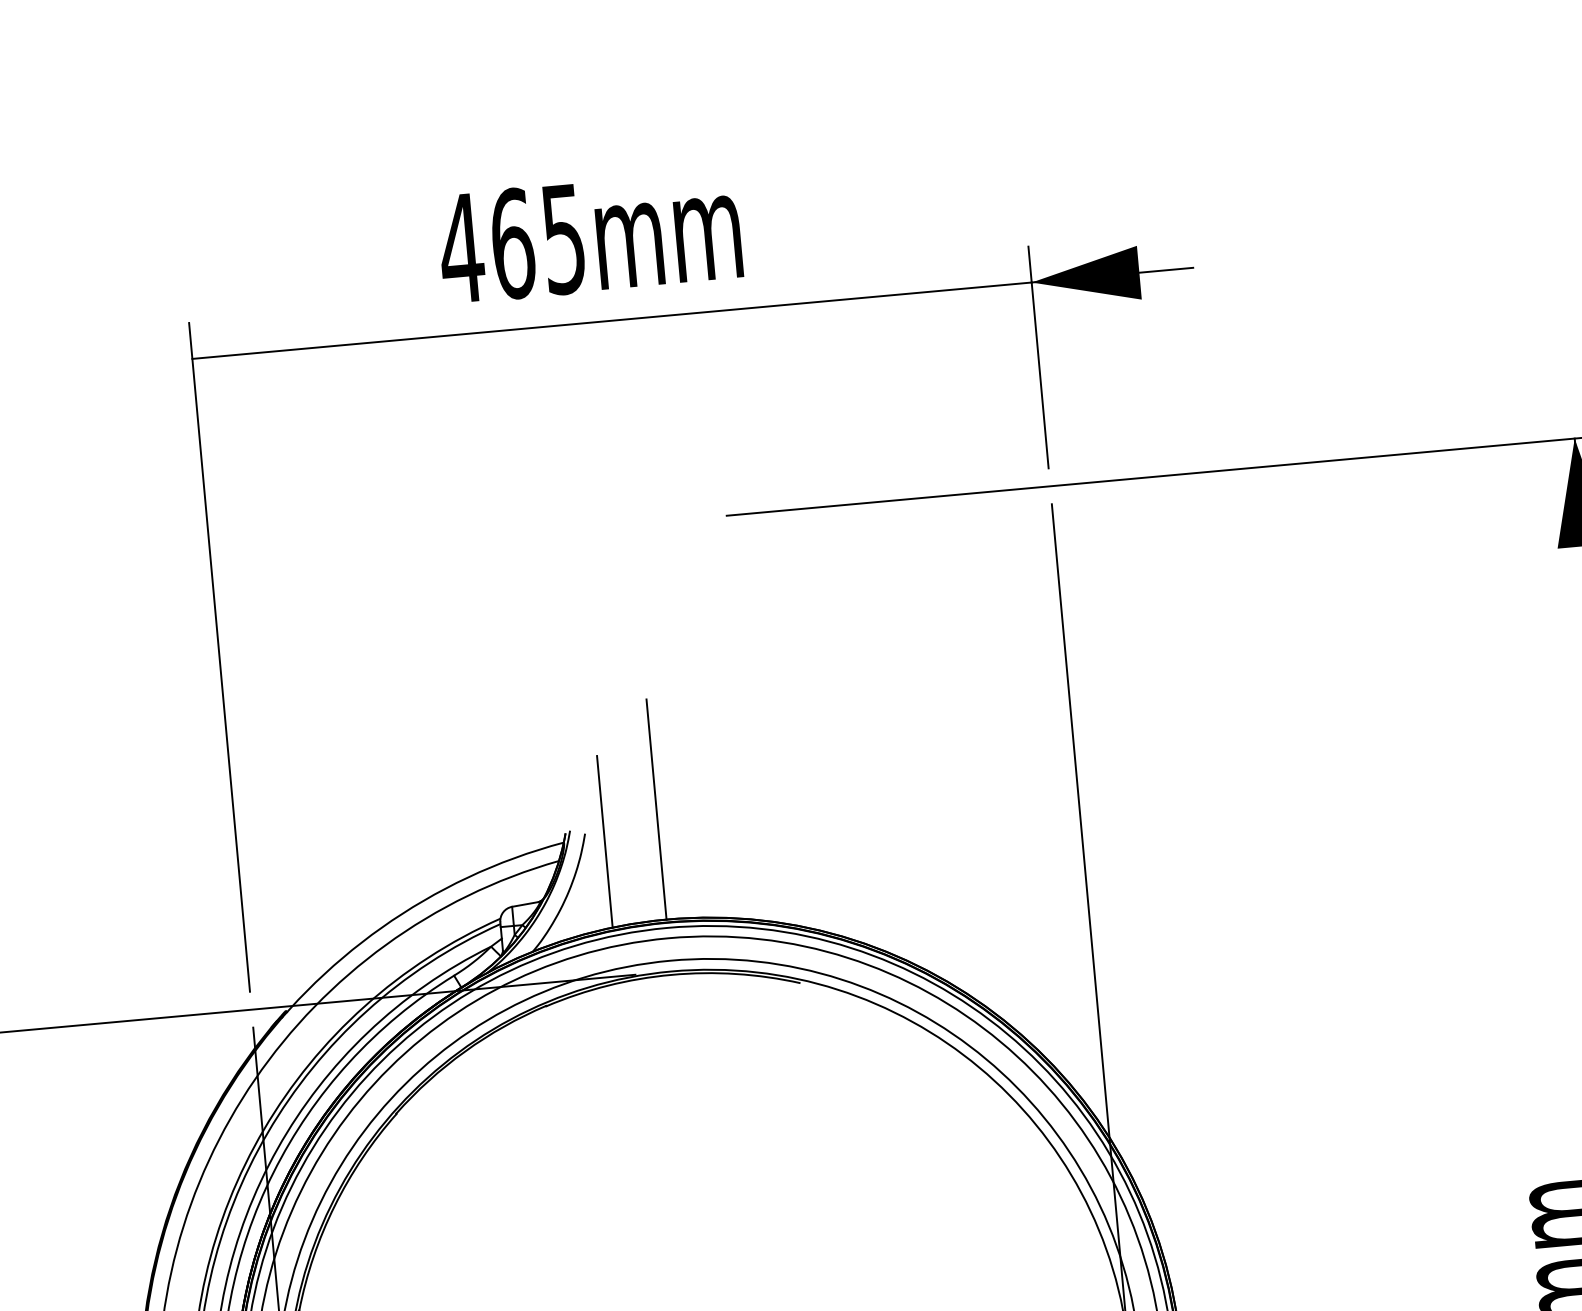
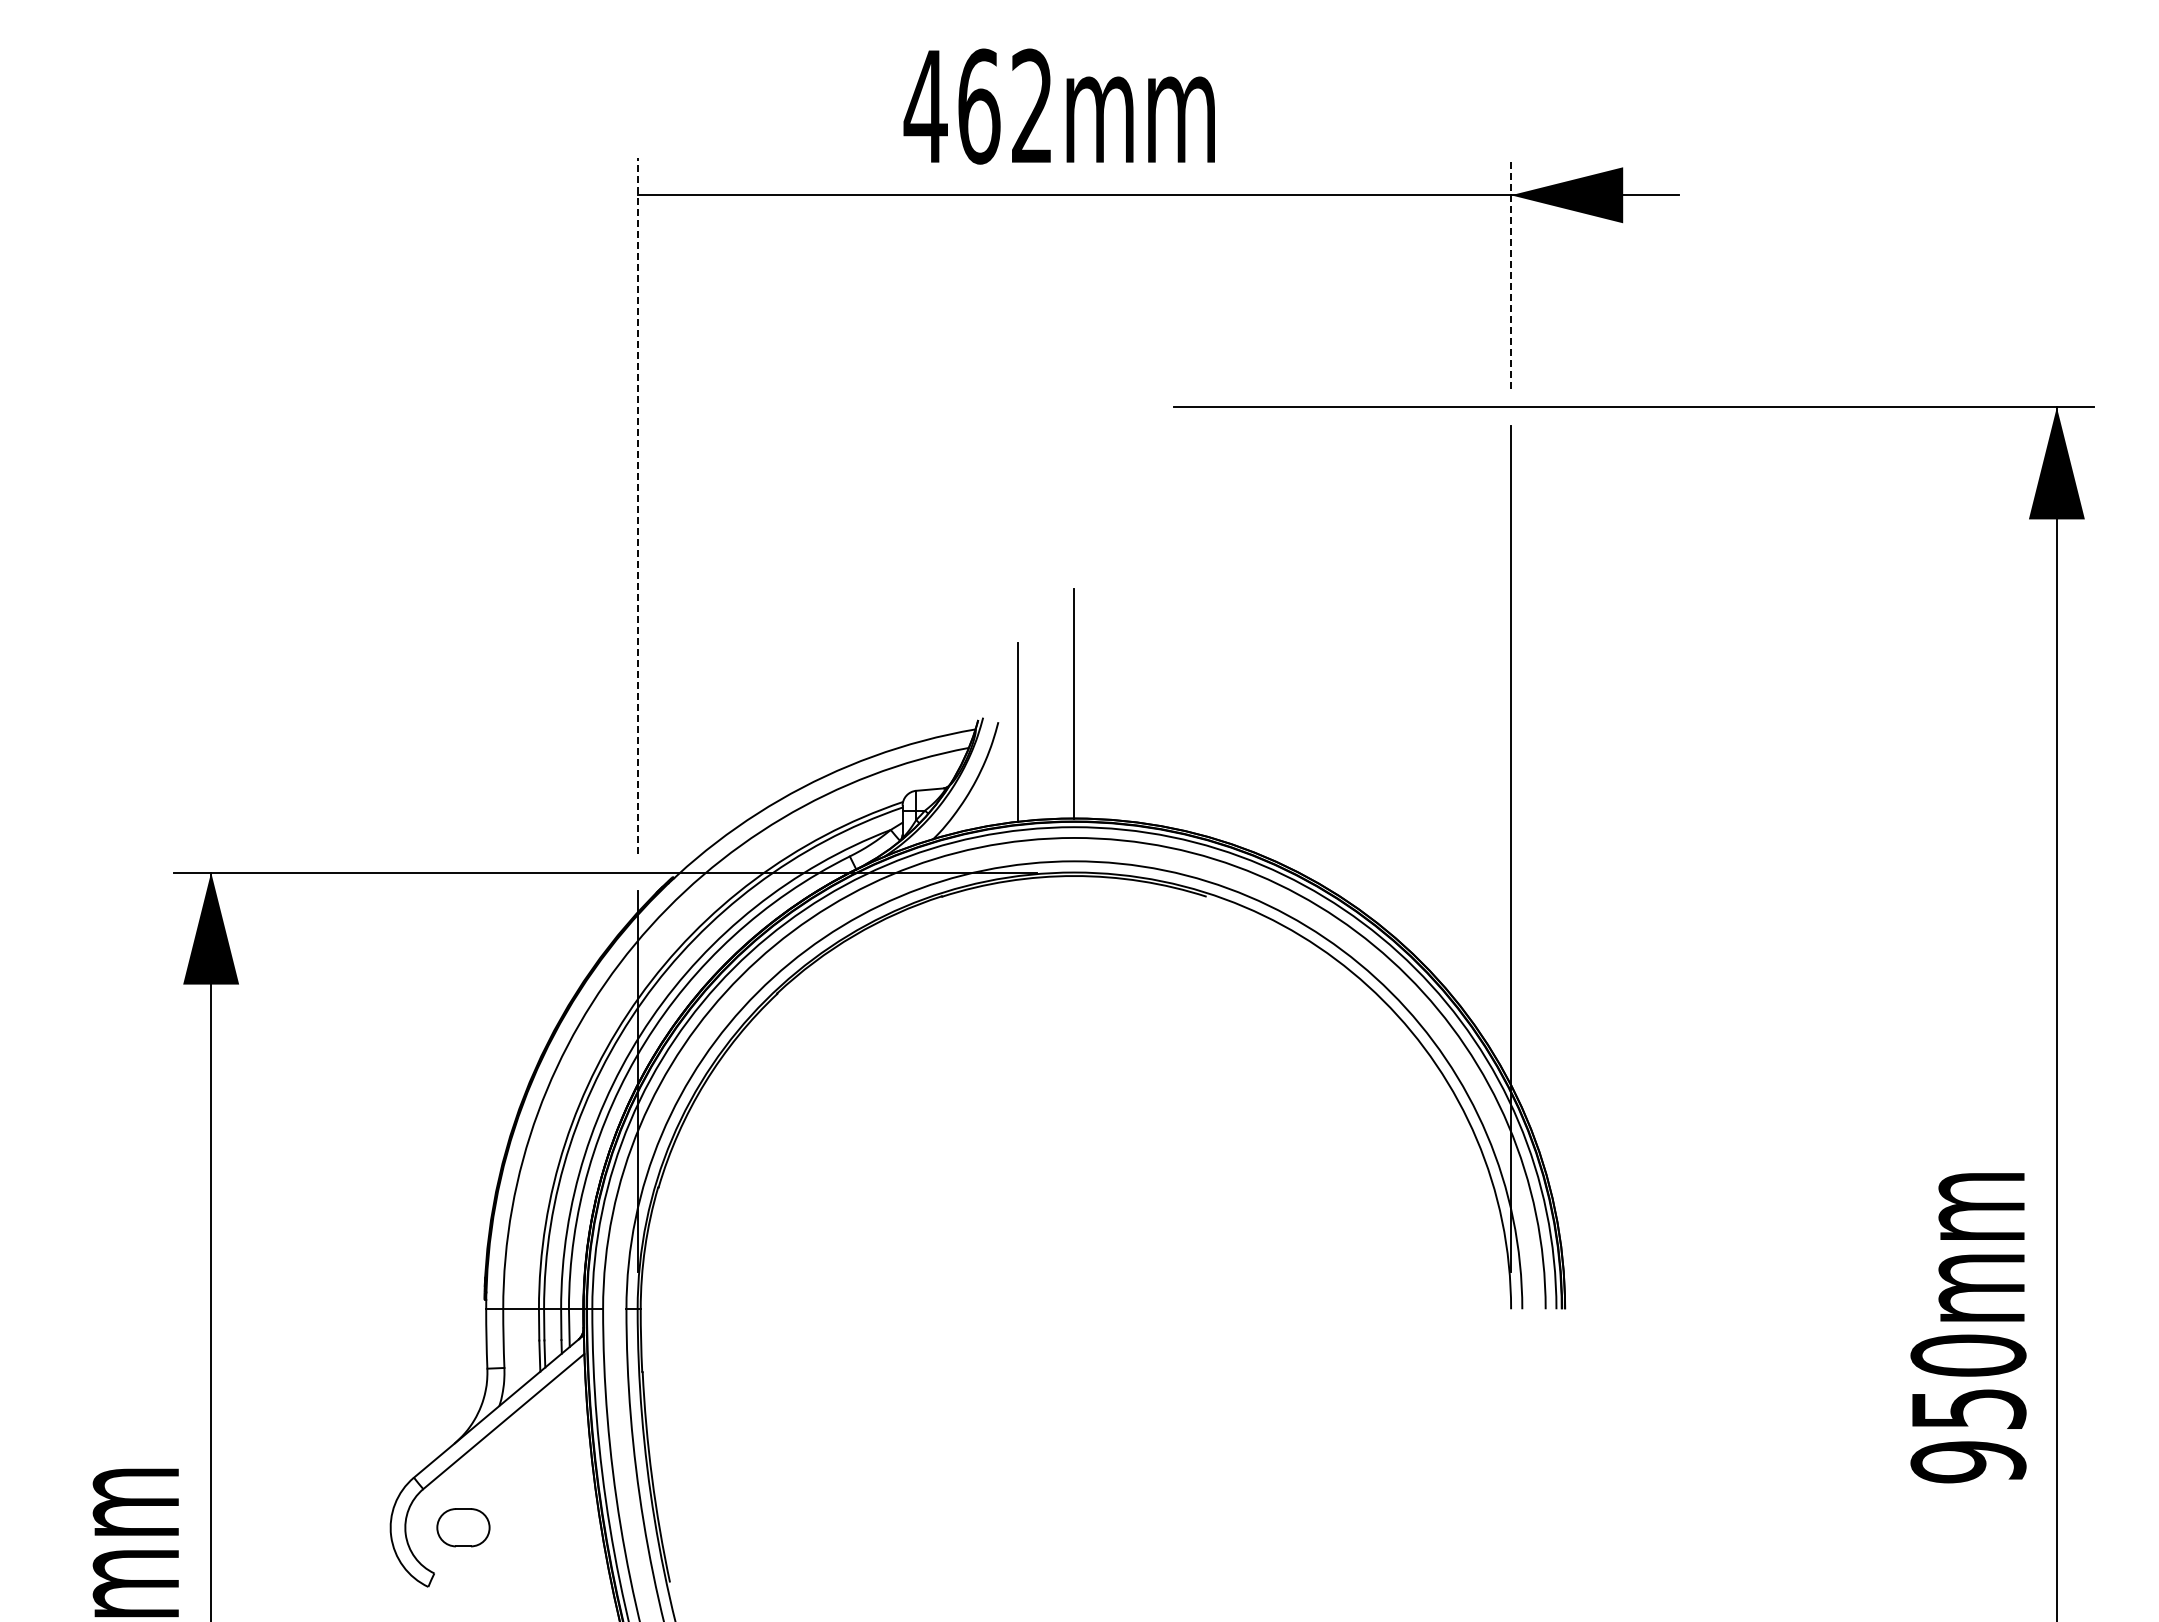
text: (563, 239) -> (1031, 106), 465mm -> 462mm
line: (1038, 356) -> (1511, 272), solid -> dashed
line: (219, 657) -> (637, 505), solid -> dashed

